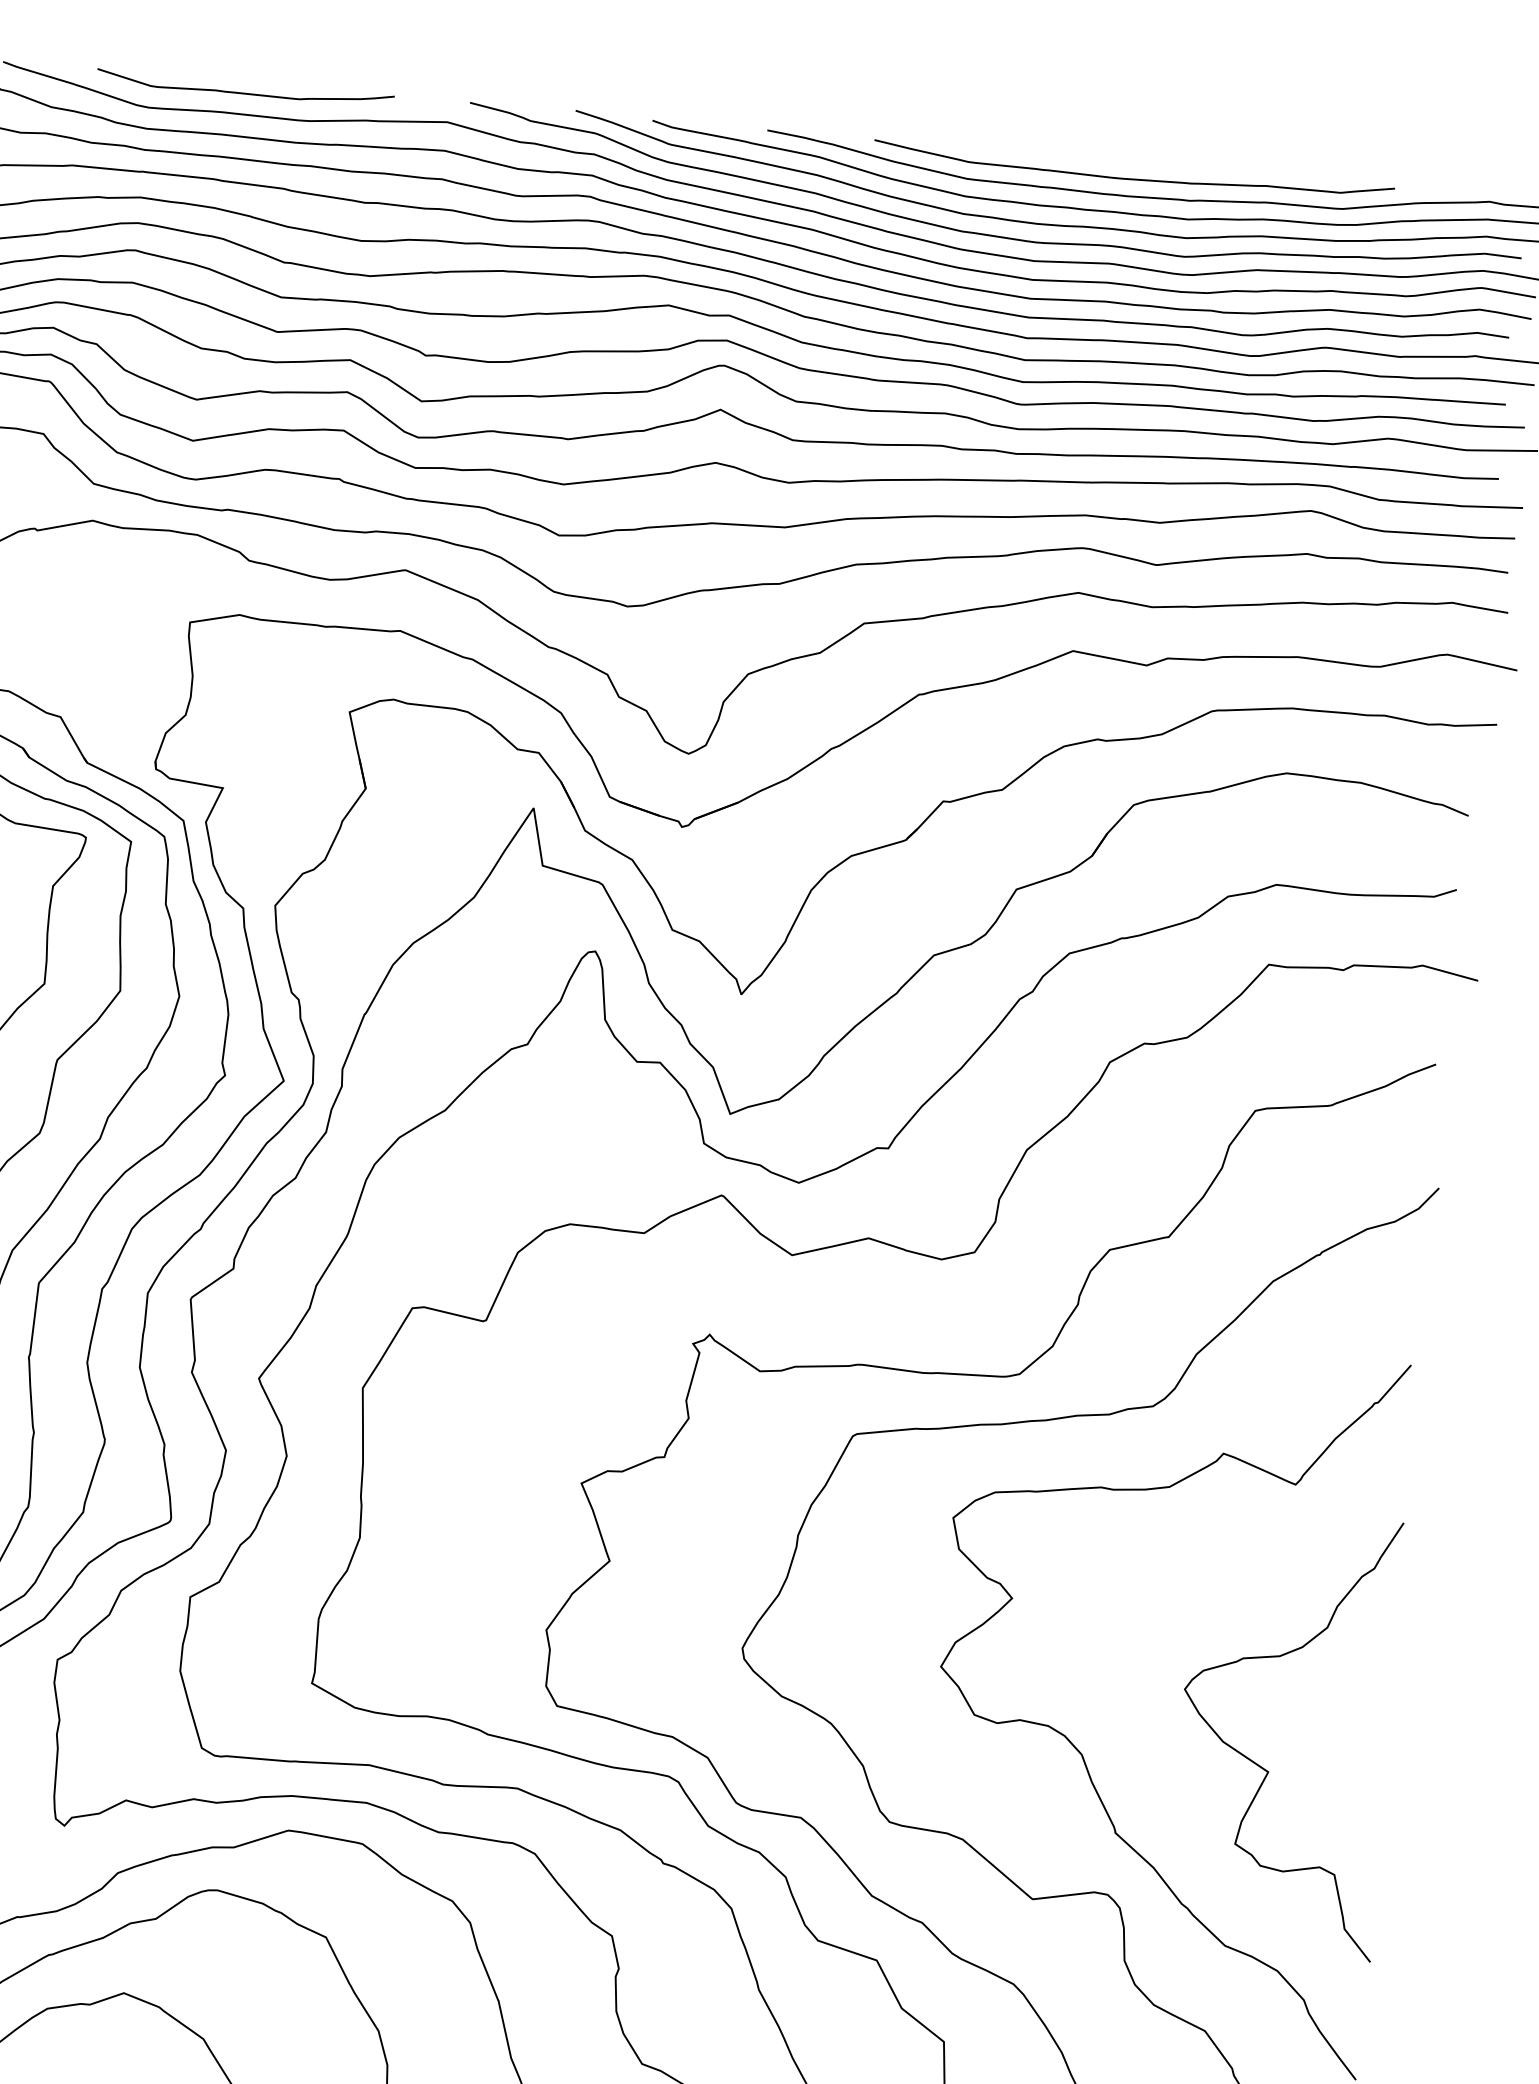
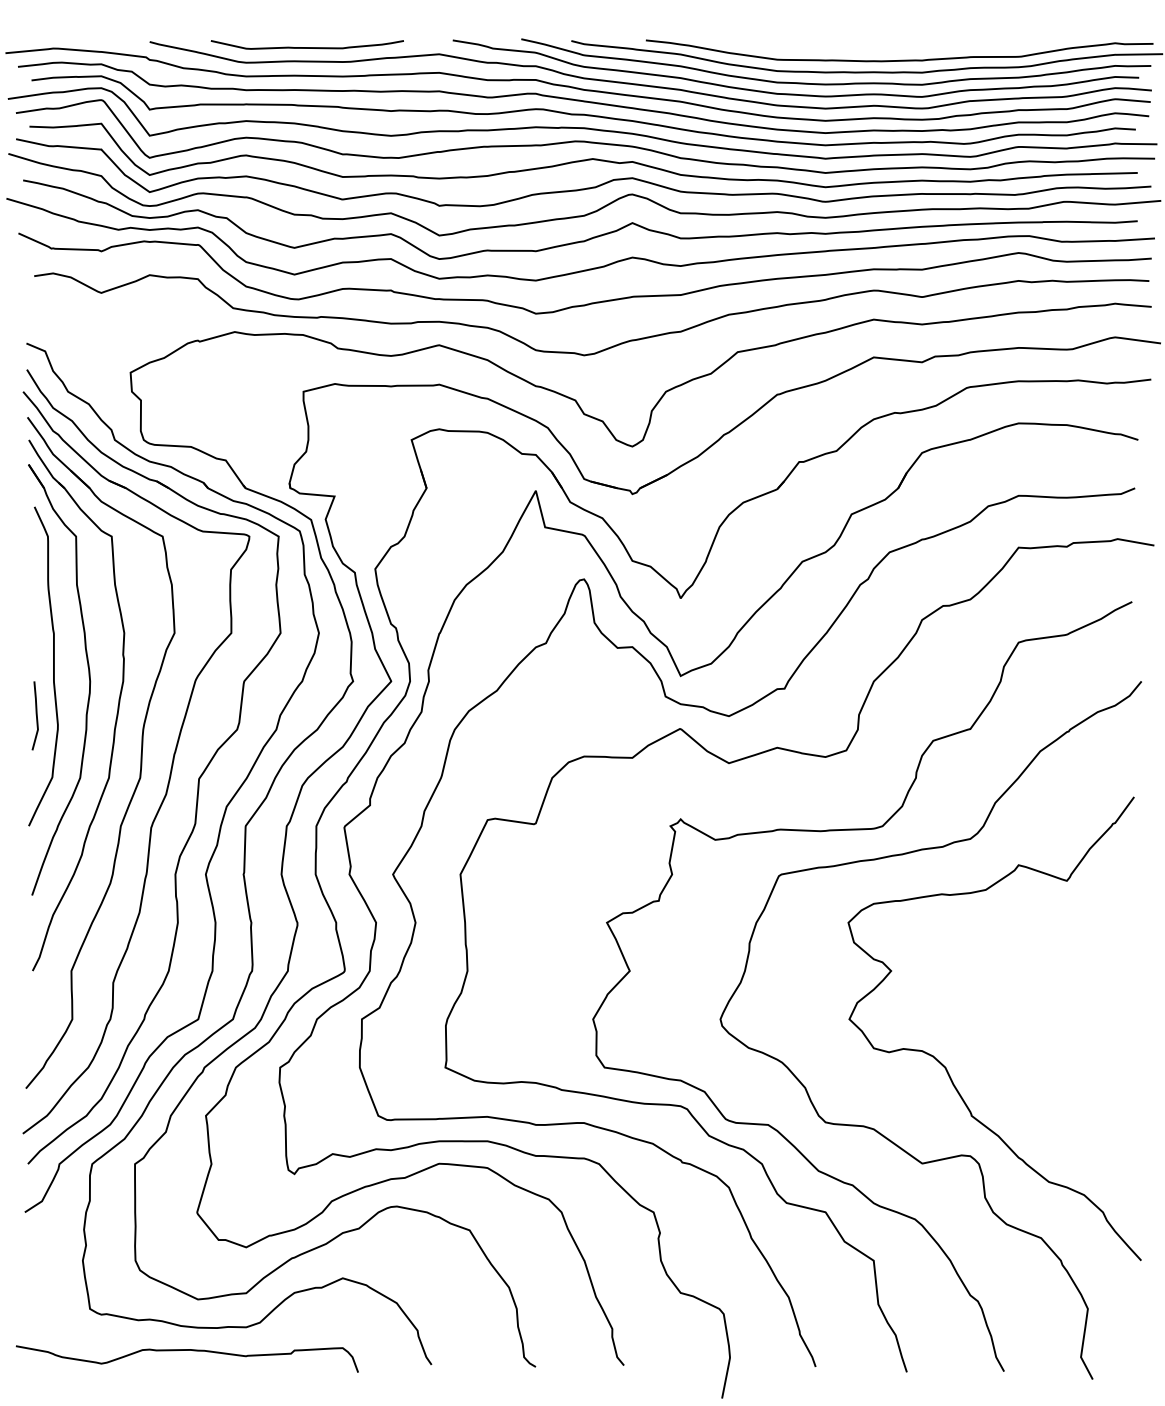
curve: (1133, 178) -> (884, 49), removed
curve: (1264, 1766) -> (1063, 1064), removed

